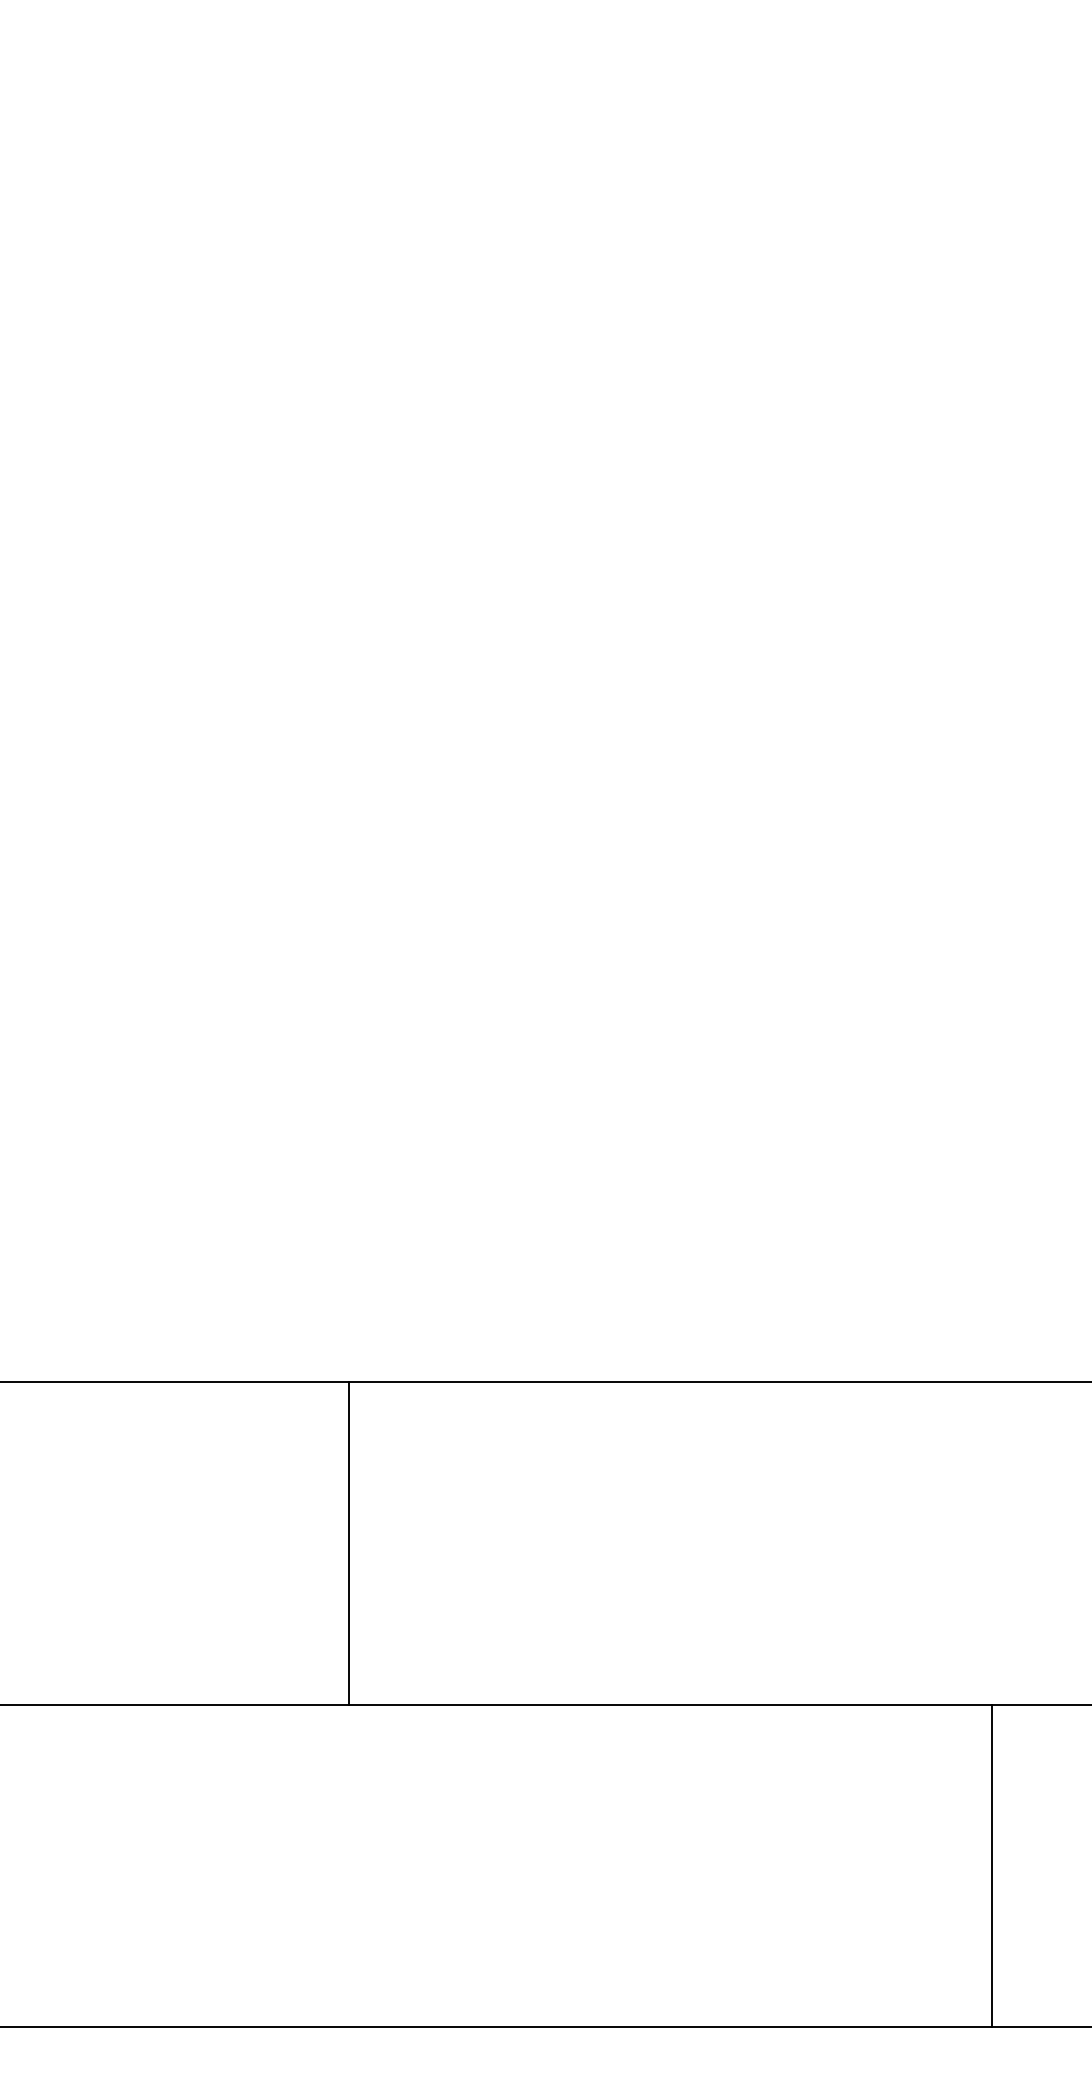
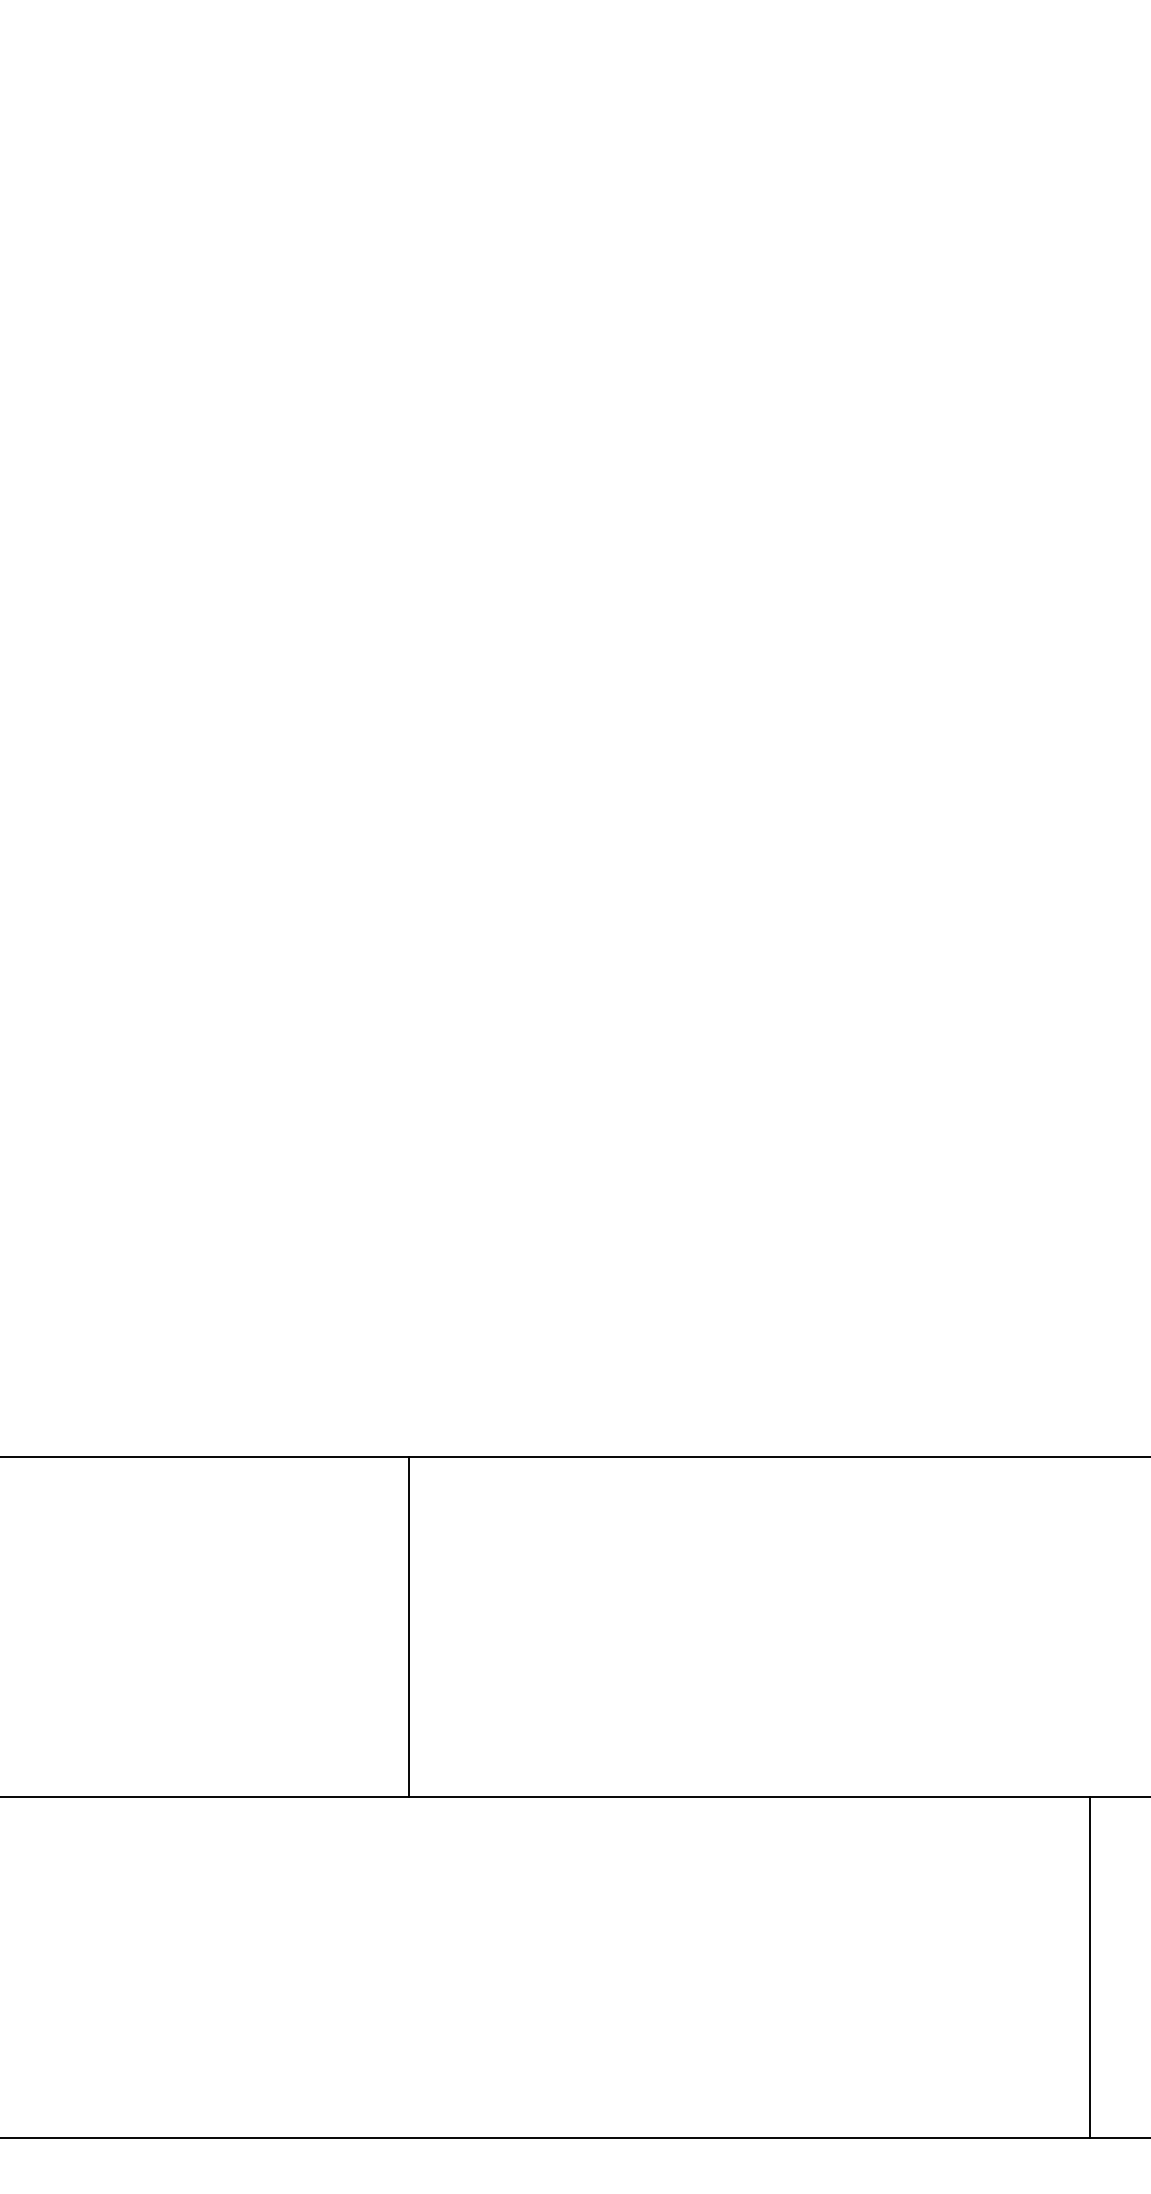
line: (348, 1542) -> (409, 1626), moved
line: (992, 1866) -> (1090, 1967), moved

